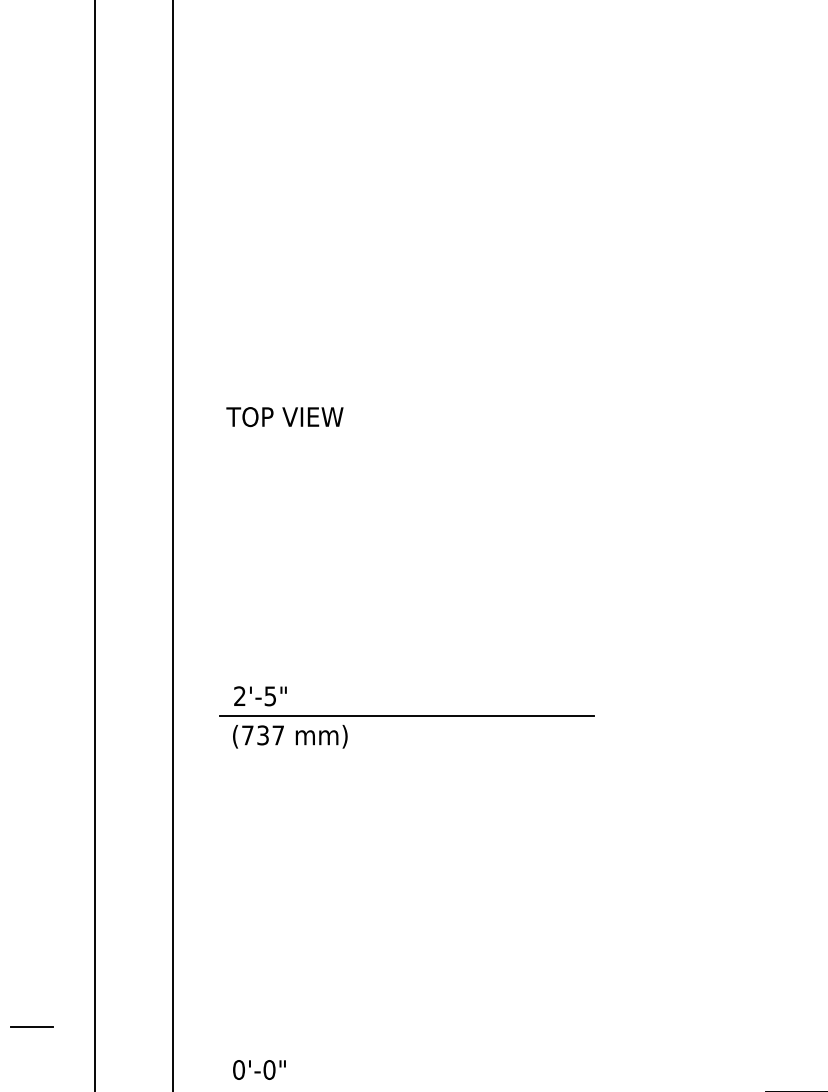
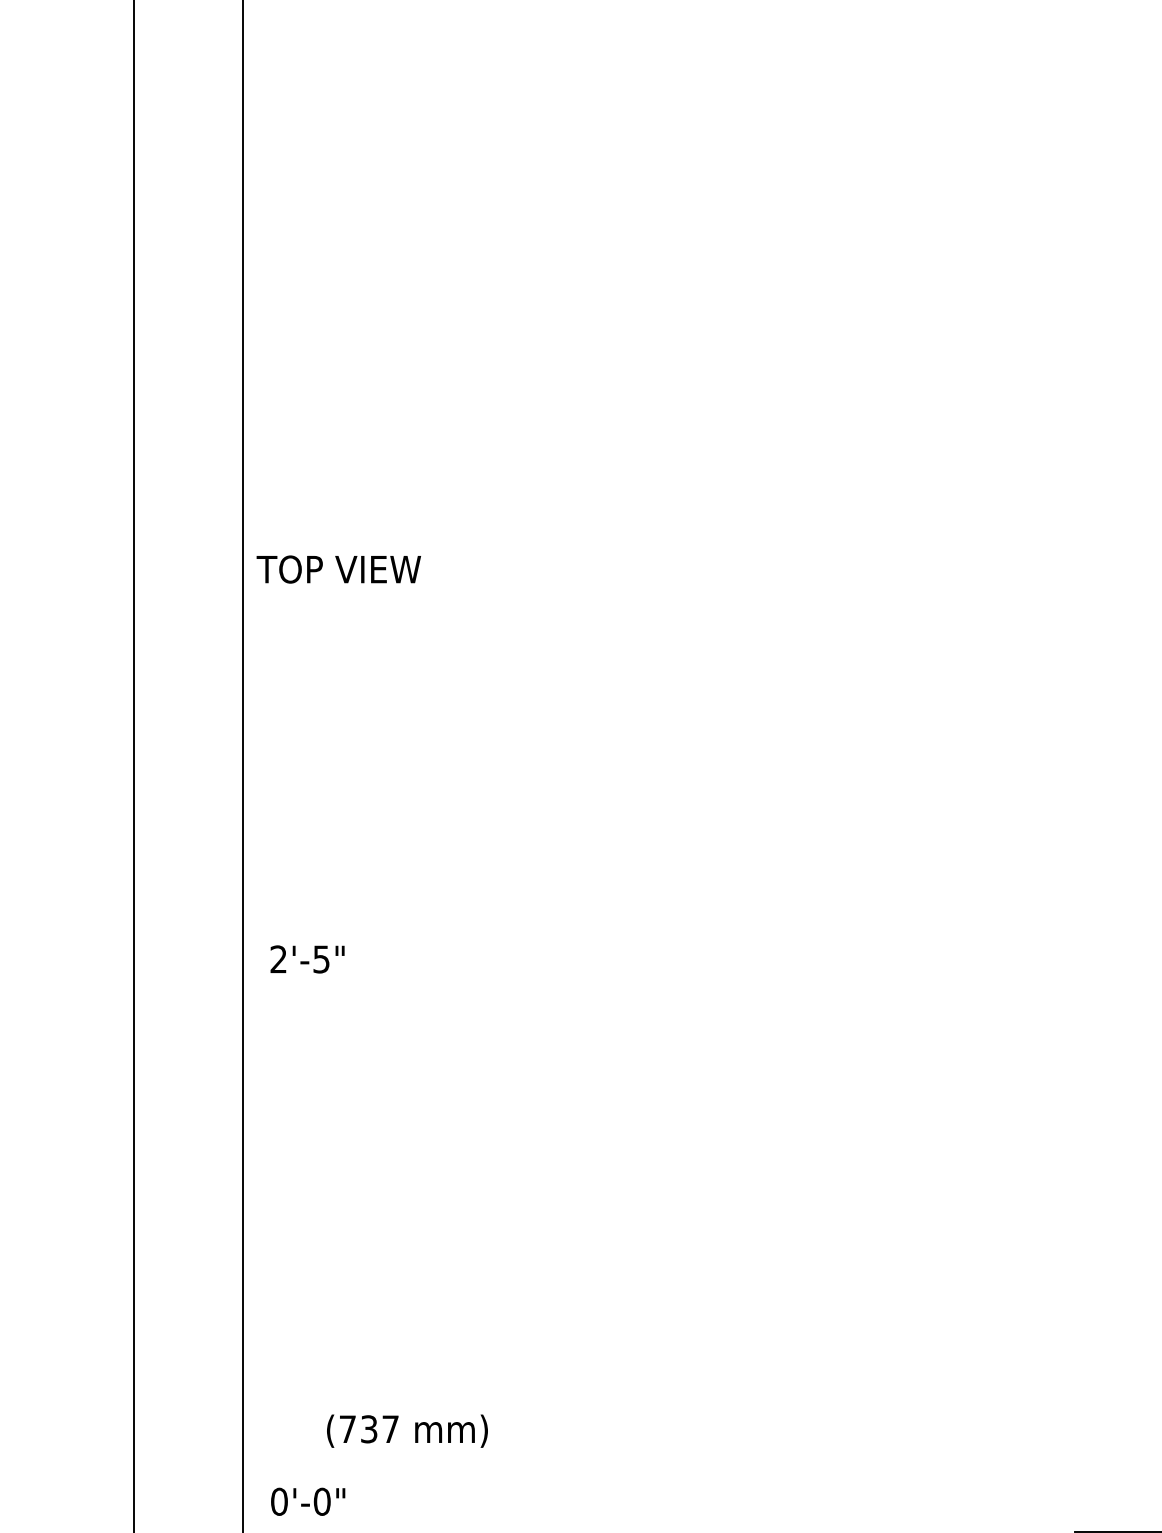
text: (284, 417) -> (338, 569), moved
text: (260, 696) -> (307, 959), moved
line: (406, 715) -> (570, 1004), removed
text: (290, 736) -> (407, 1430), moved
line: (32, 1027) -> (45, 1442), removed
text: (259, 1069) -> (308, 1501), moved

